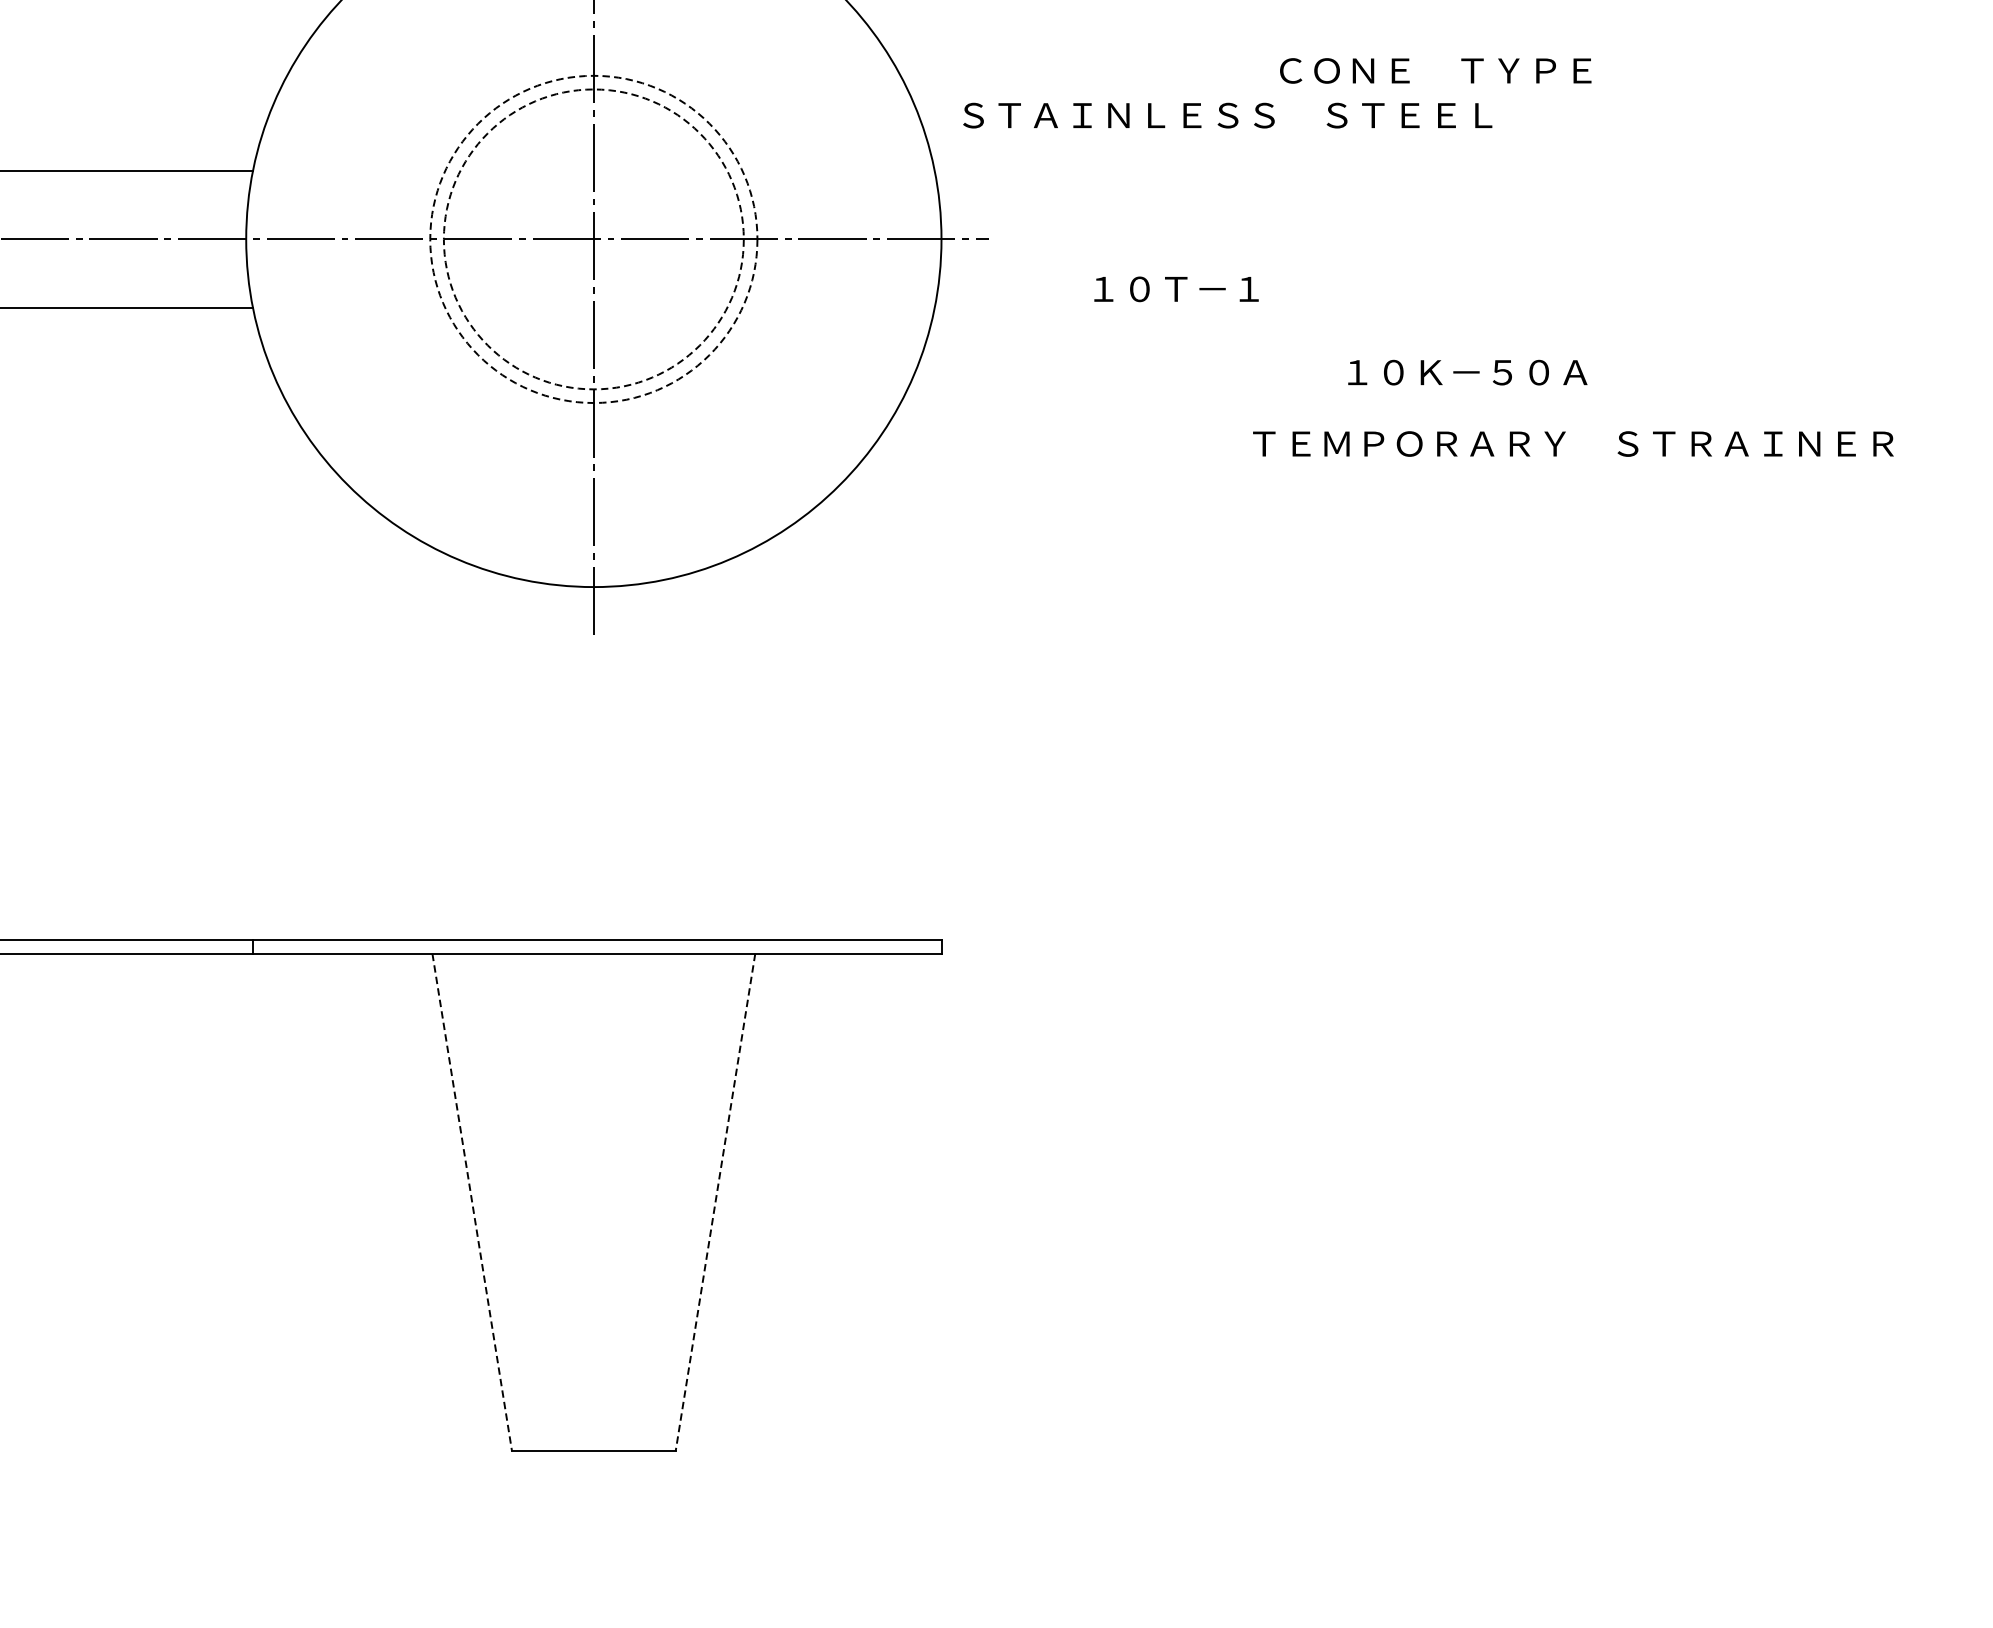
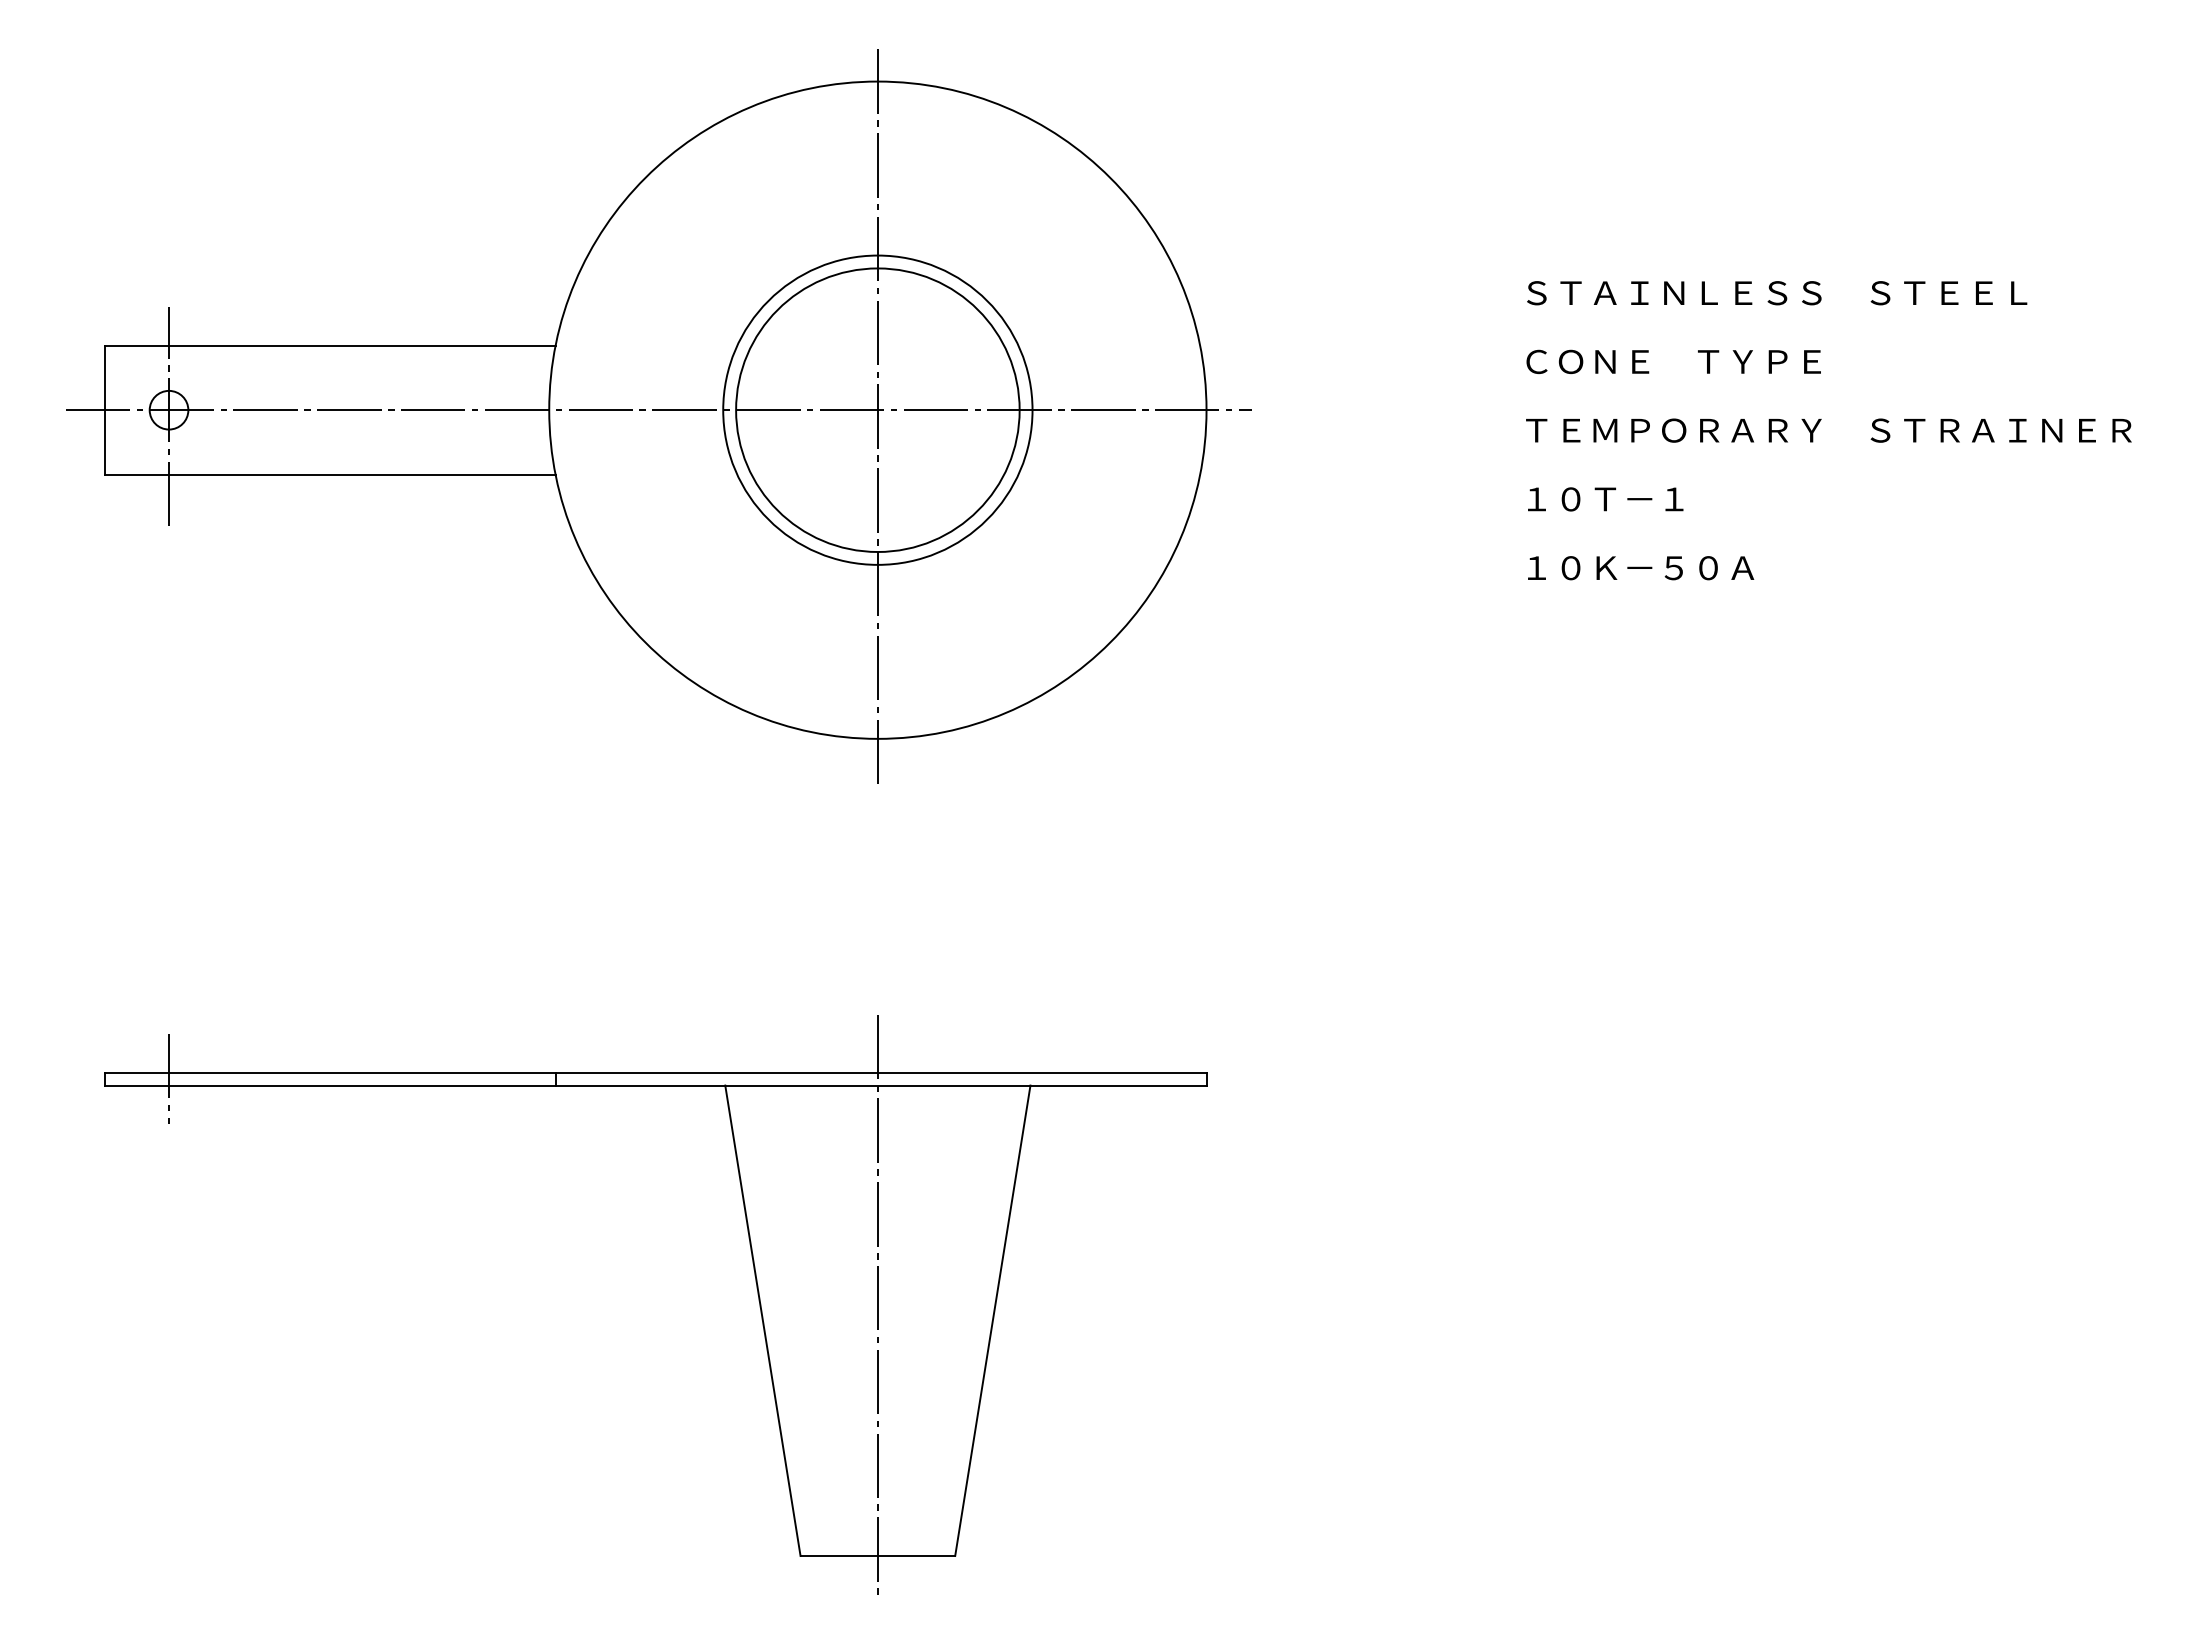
text: (1435, 70) -> (1673, 361), moved
text: (1228, 115) -> (1777, 293), moved
circle: (593, 238) -> (877, 409), dashed -> solid
circle: (593, 238) -> (877, 409), dashed -> solid
text: (1176, 289) -> (1605, 499), moved
text: (1468, 373) -> (1641, 568), moved
text: (1572, 443) -> (1828, 430), moved
line: (593, 1185) -> (877, 1304), added
line: (472, 1203) -> (763, 1321), dashed -> solid
line: (715, 1203) -> (992, 1321), dashed -> solid

